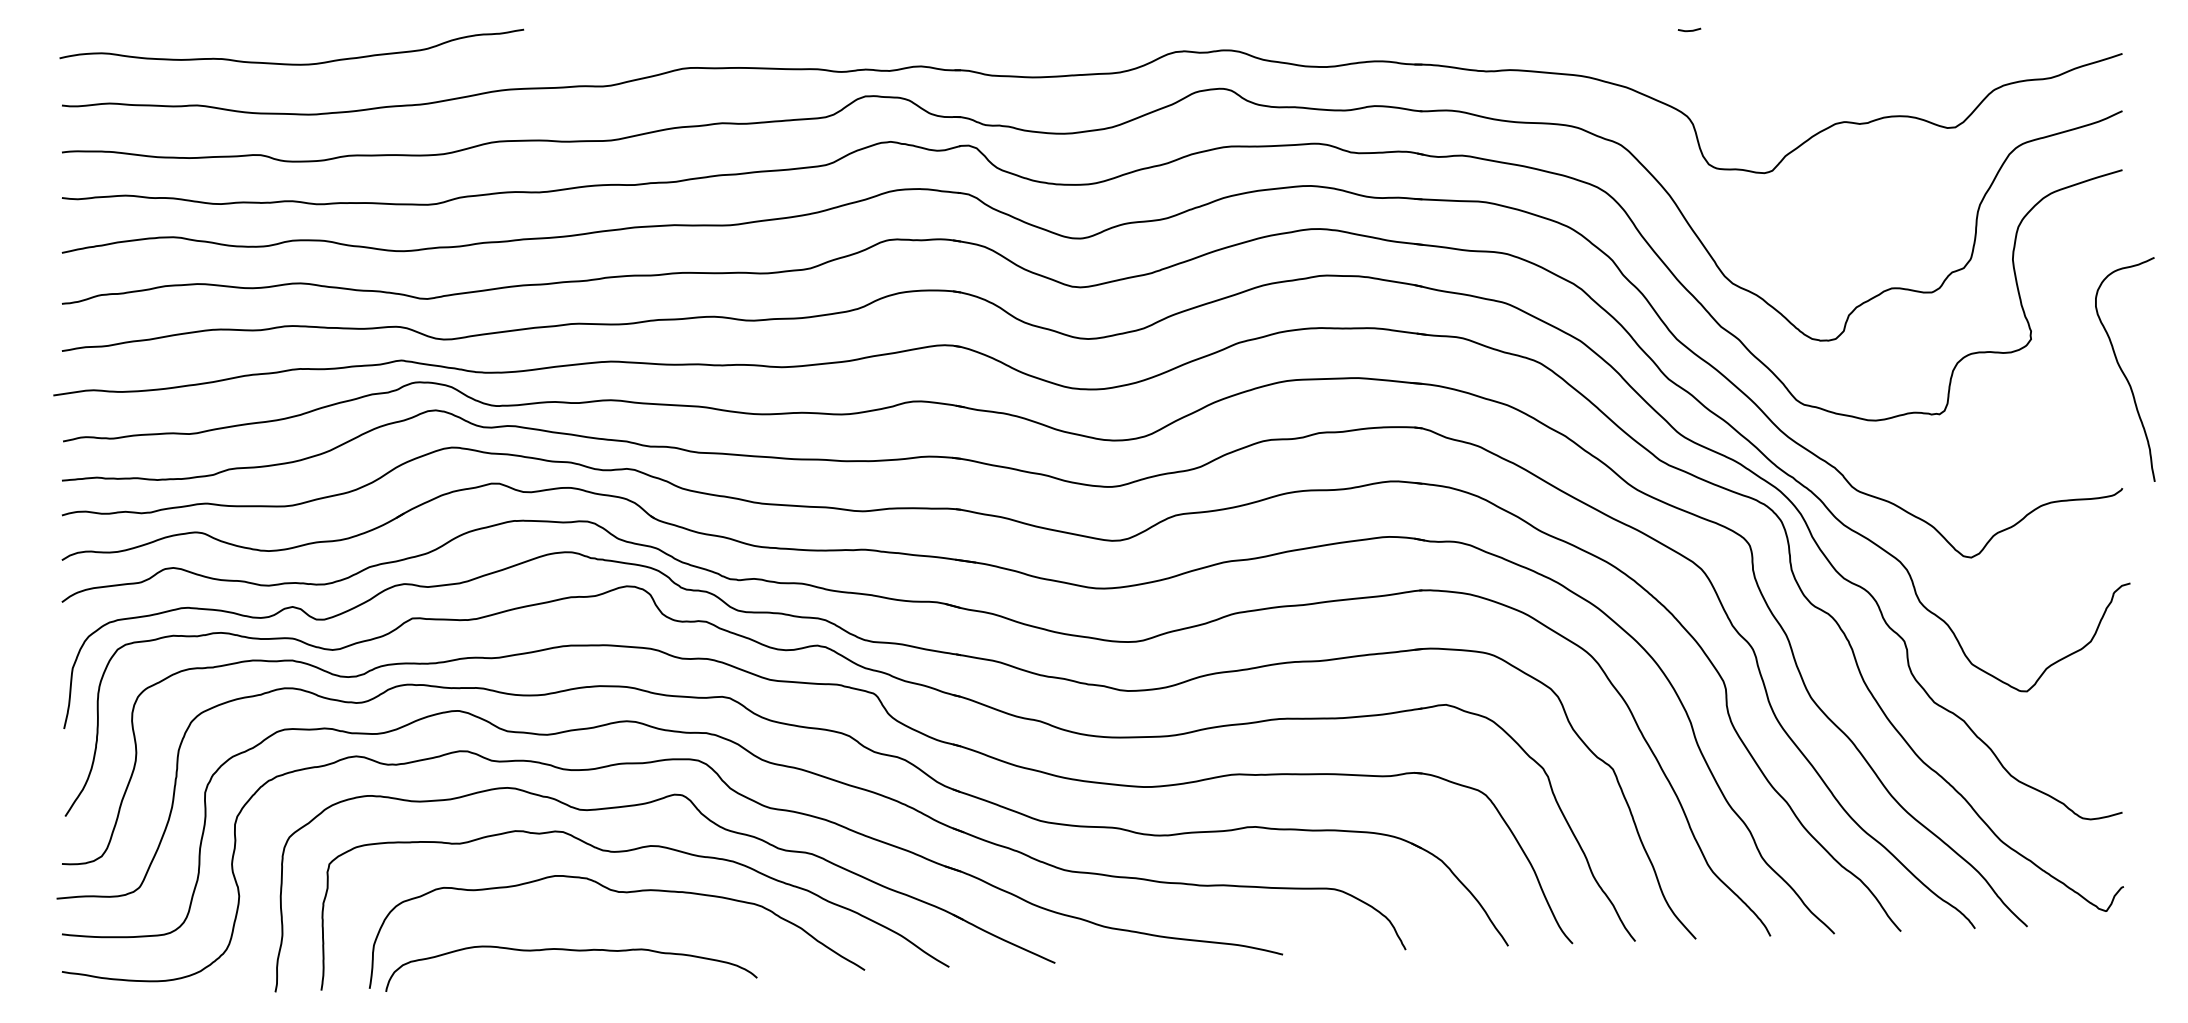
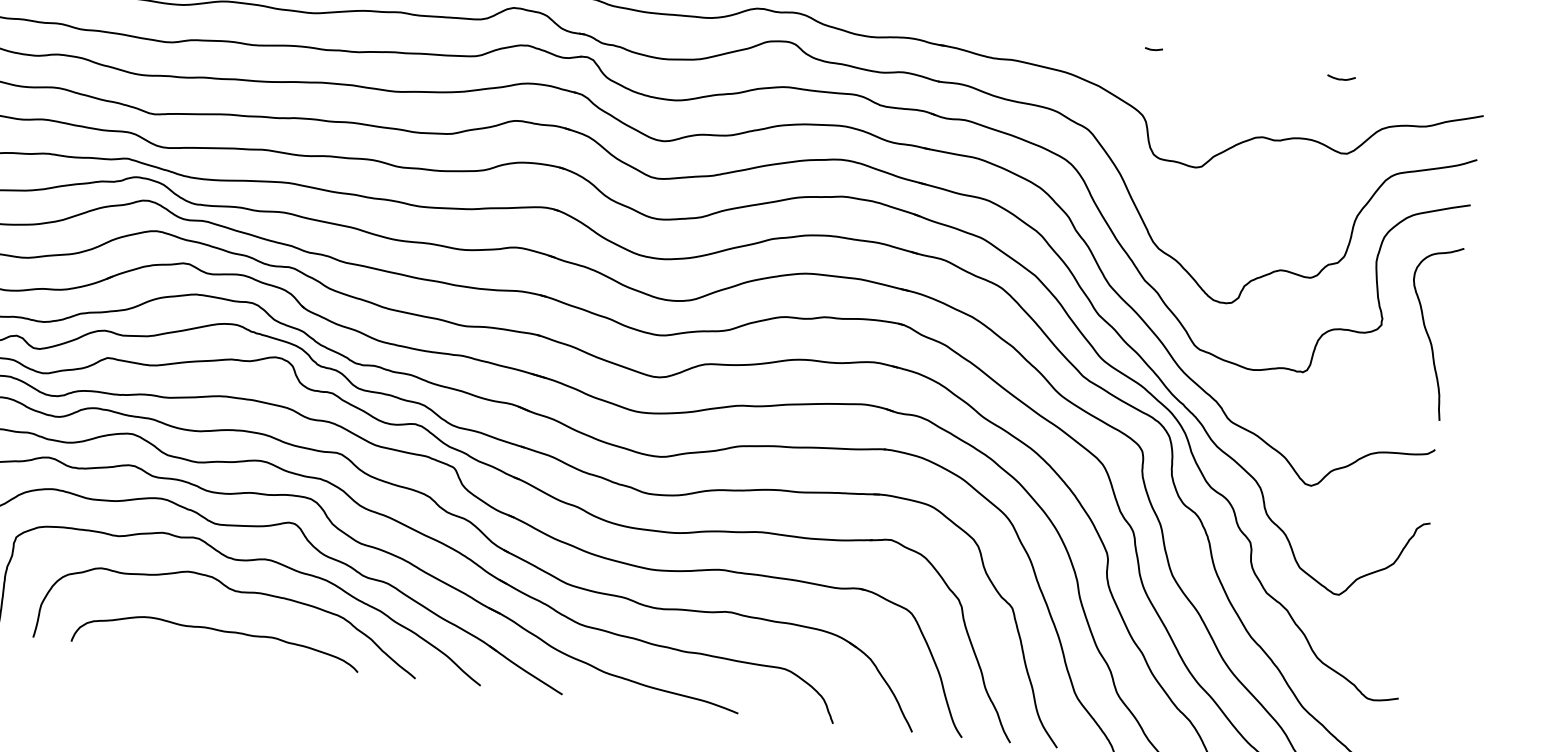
curve: (1934, 32) -> (1341, 78), added
curve: (2123, 371) -> (1427, 332), moved
curve: (572, 951) -> (219, 631), moved

